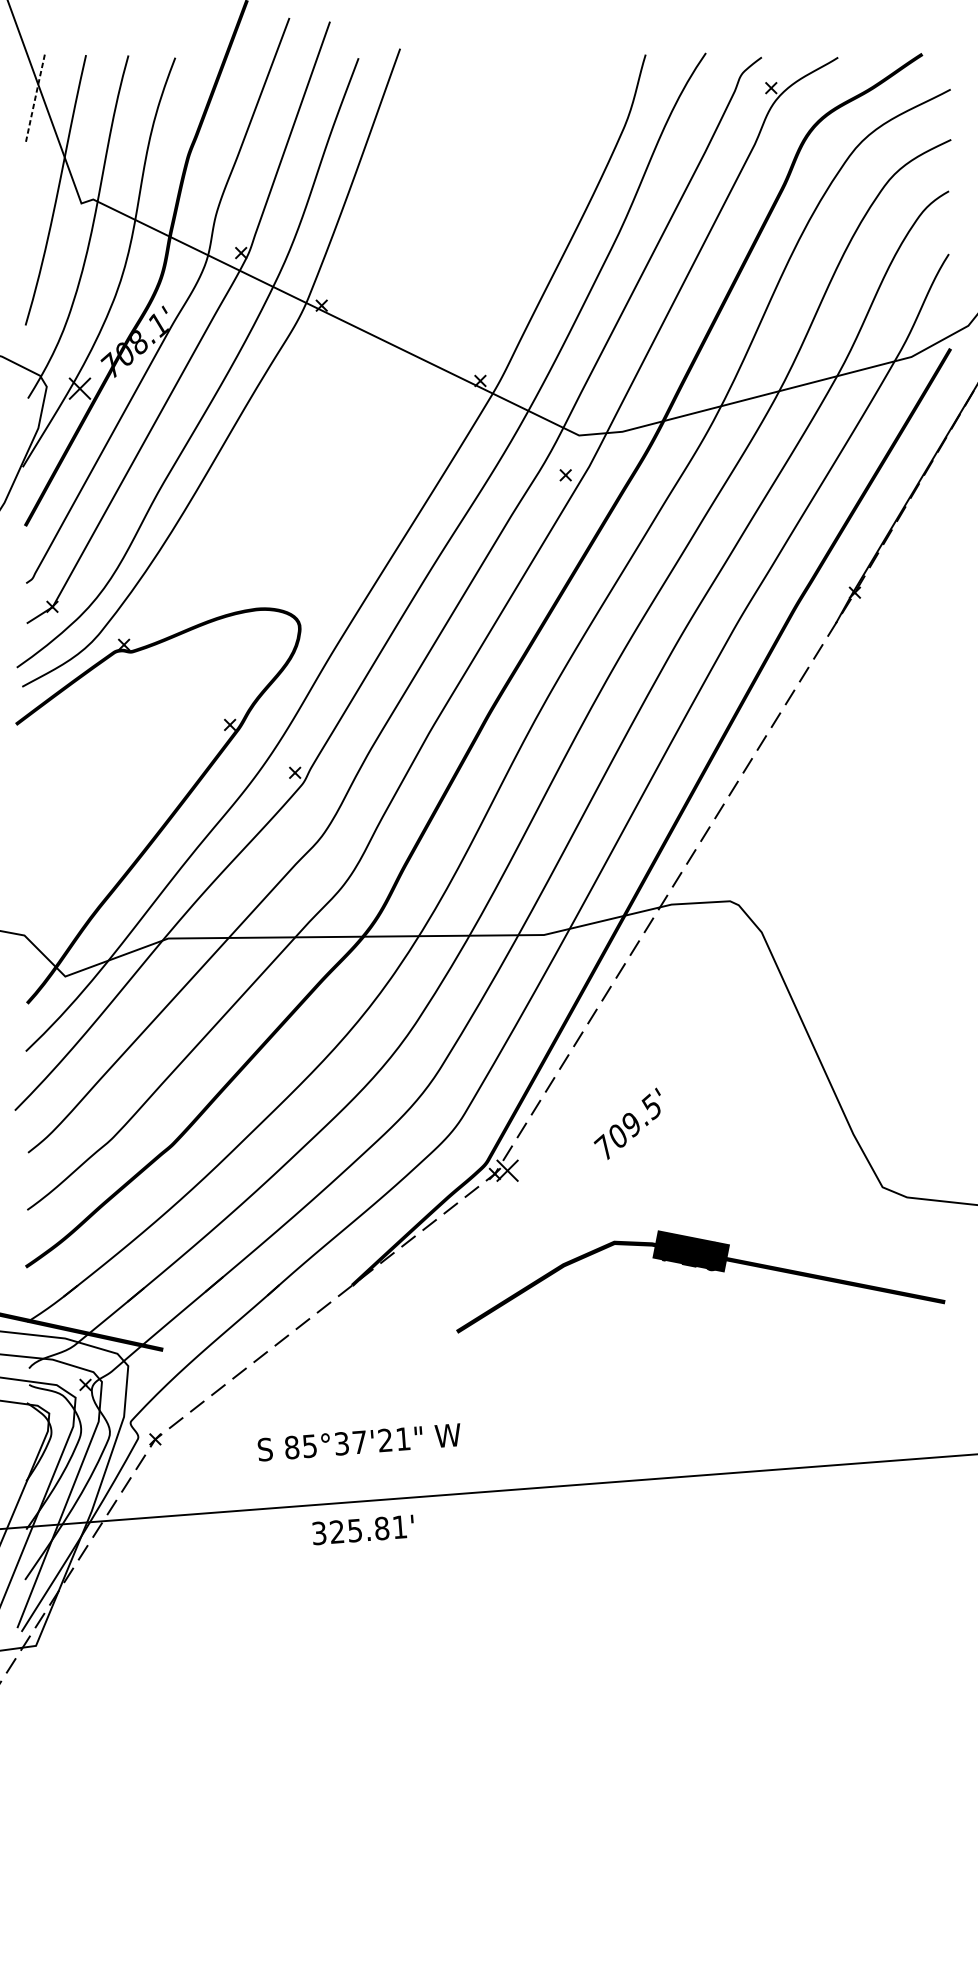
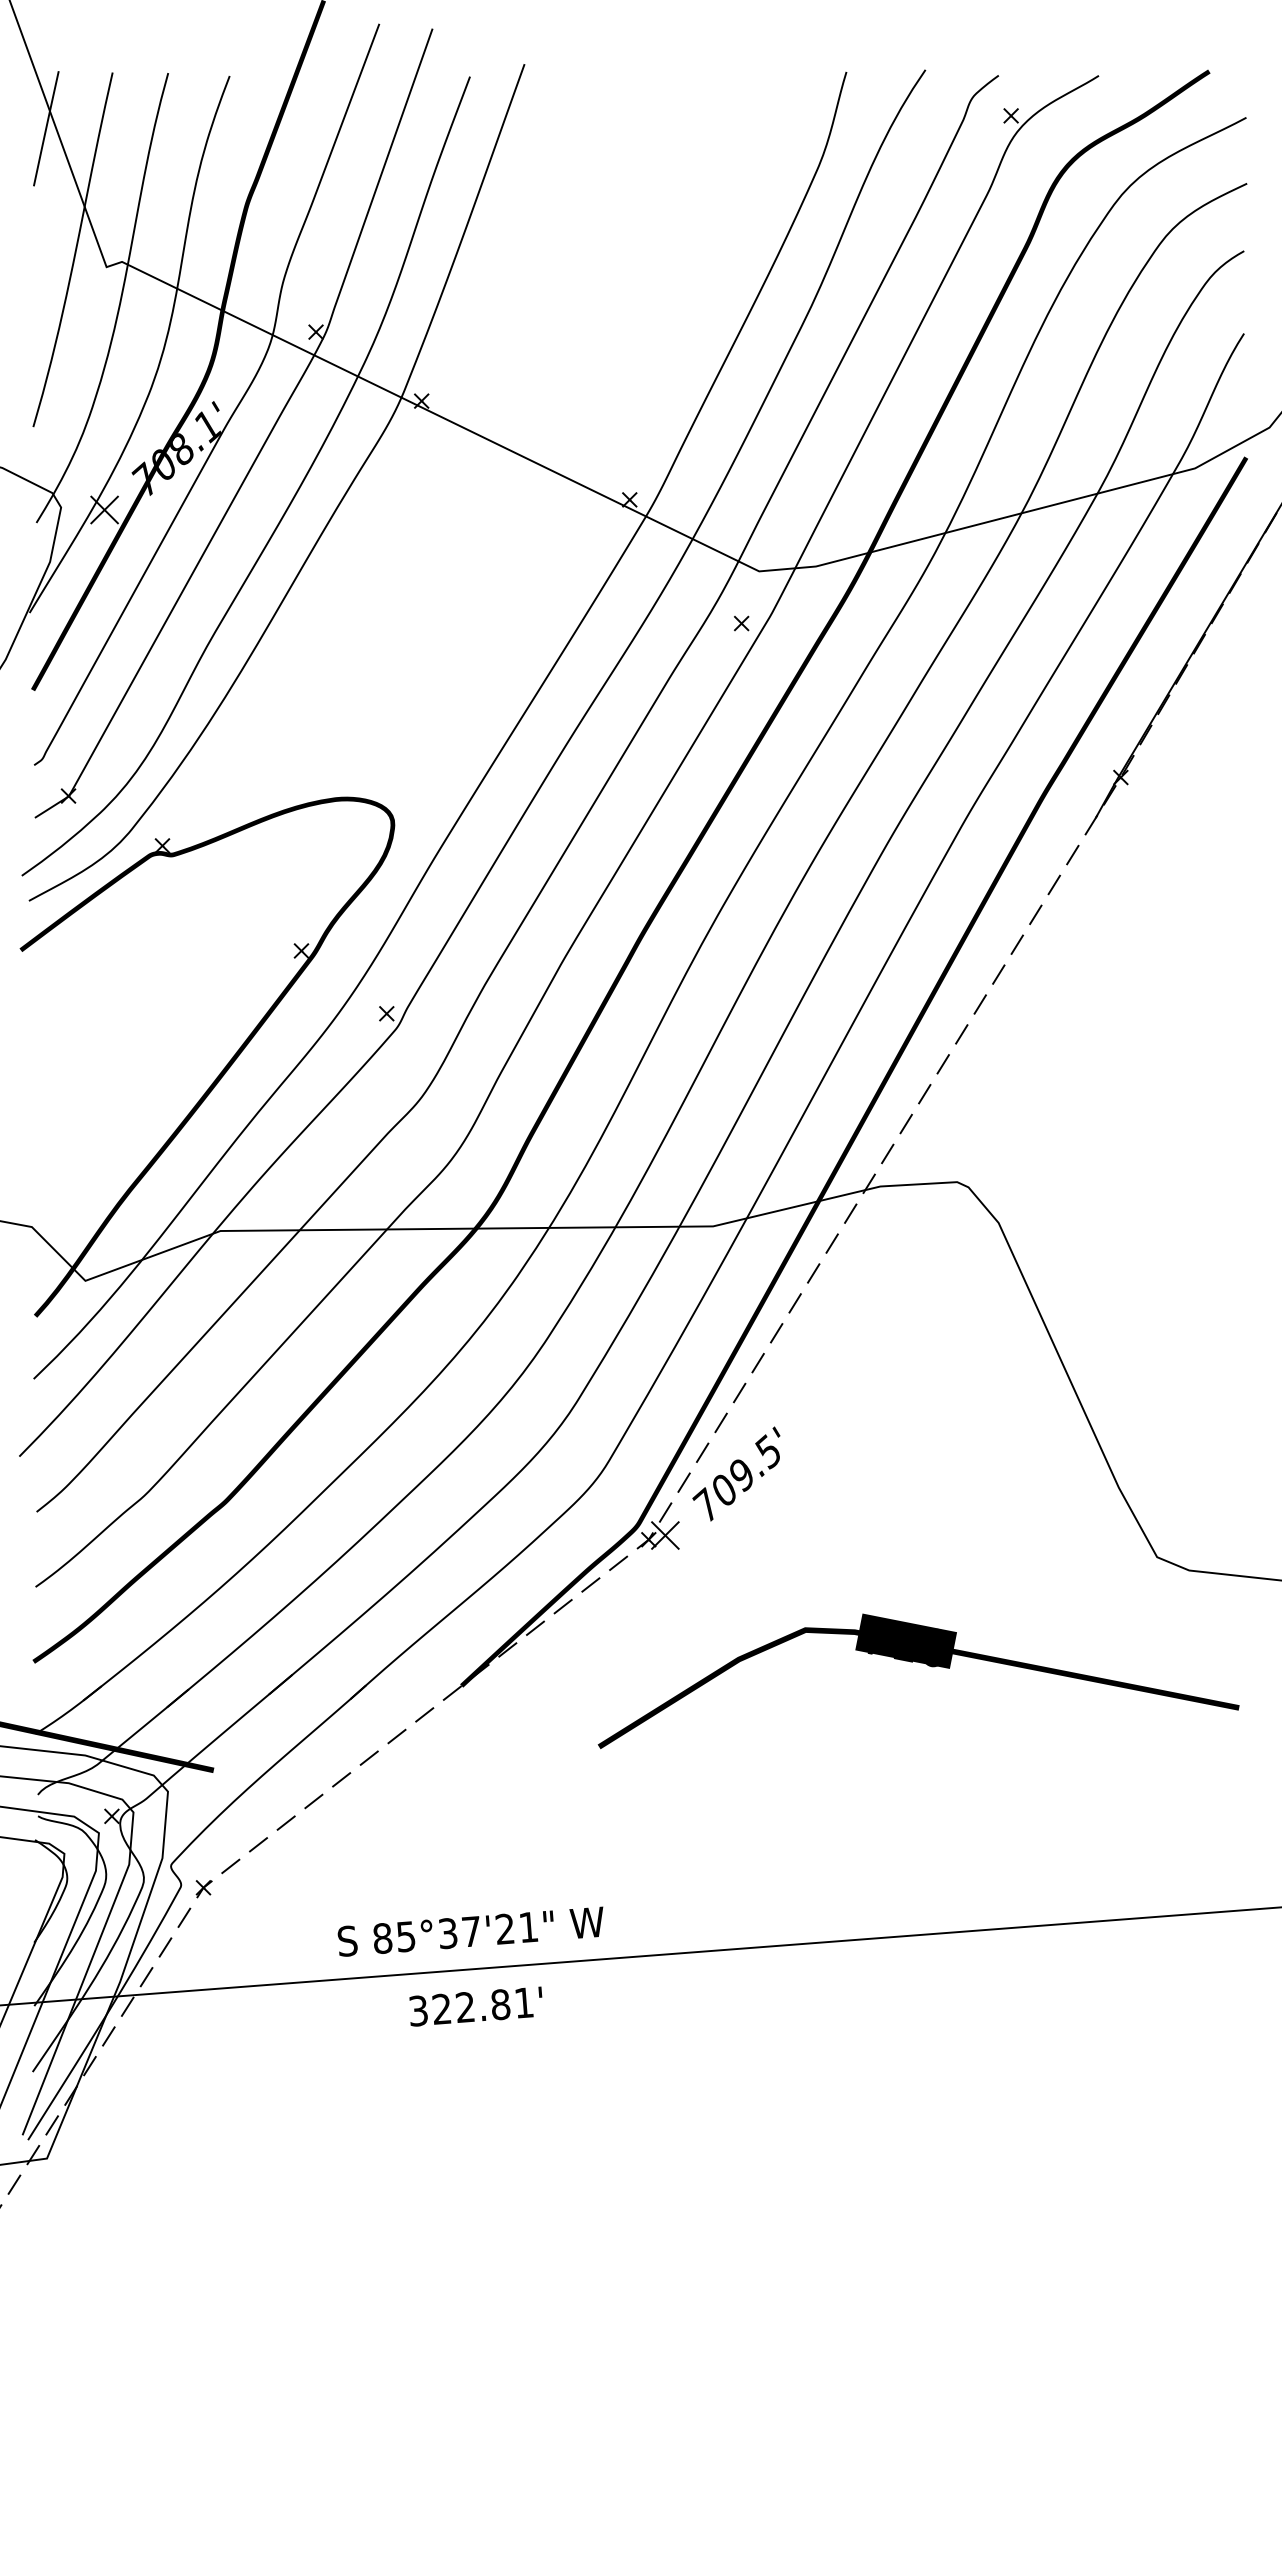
line: (35, 97) -> (46, 128), dashed -> solid
text: (627, 1123) -> (736, 1473), moved
text: (358, 1442) -> (470, 1931), moved
text: (354, 1530) -> (464, 2007), 325.81' -> 322.81'

